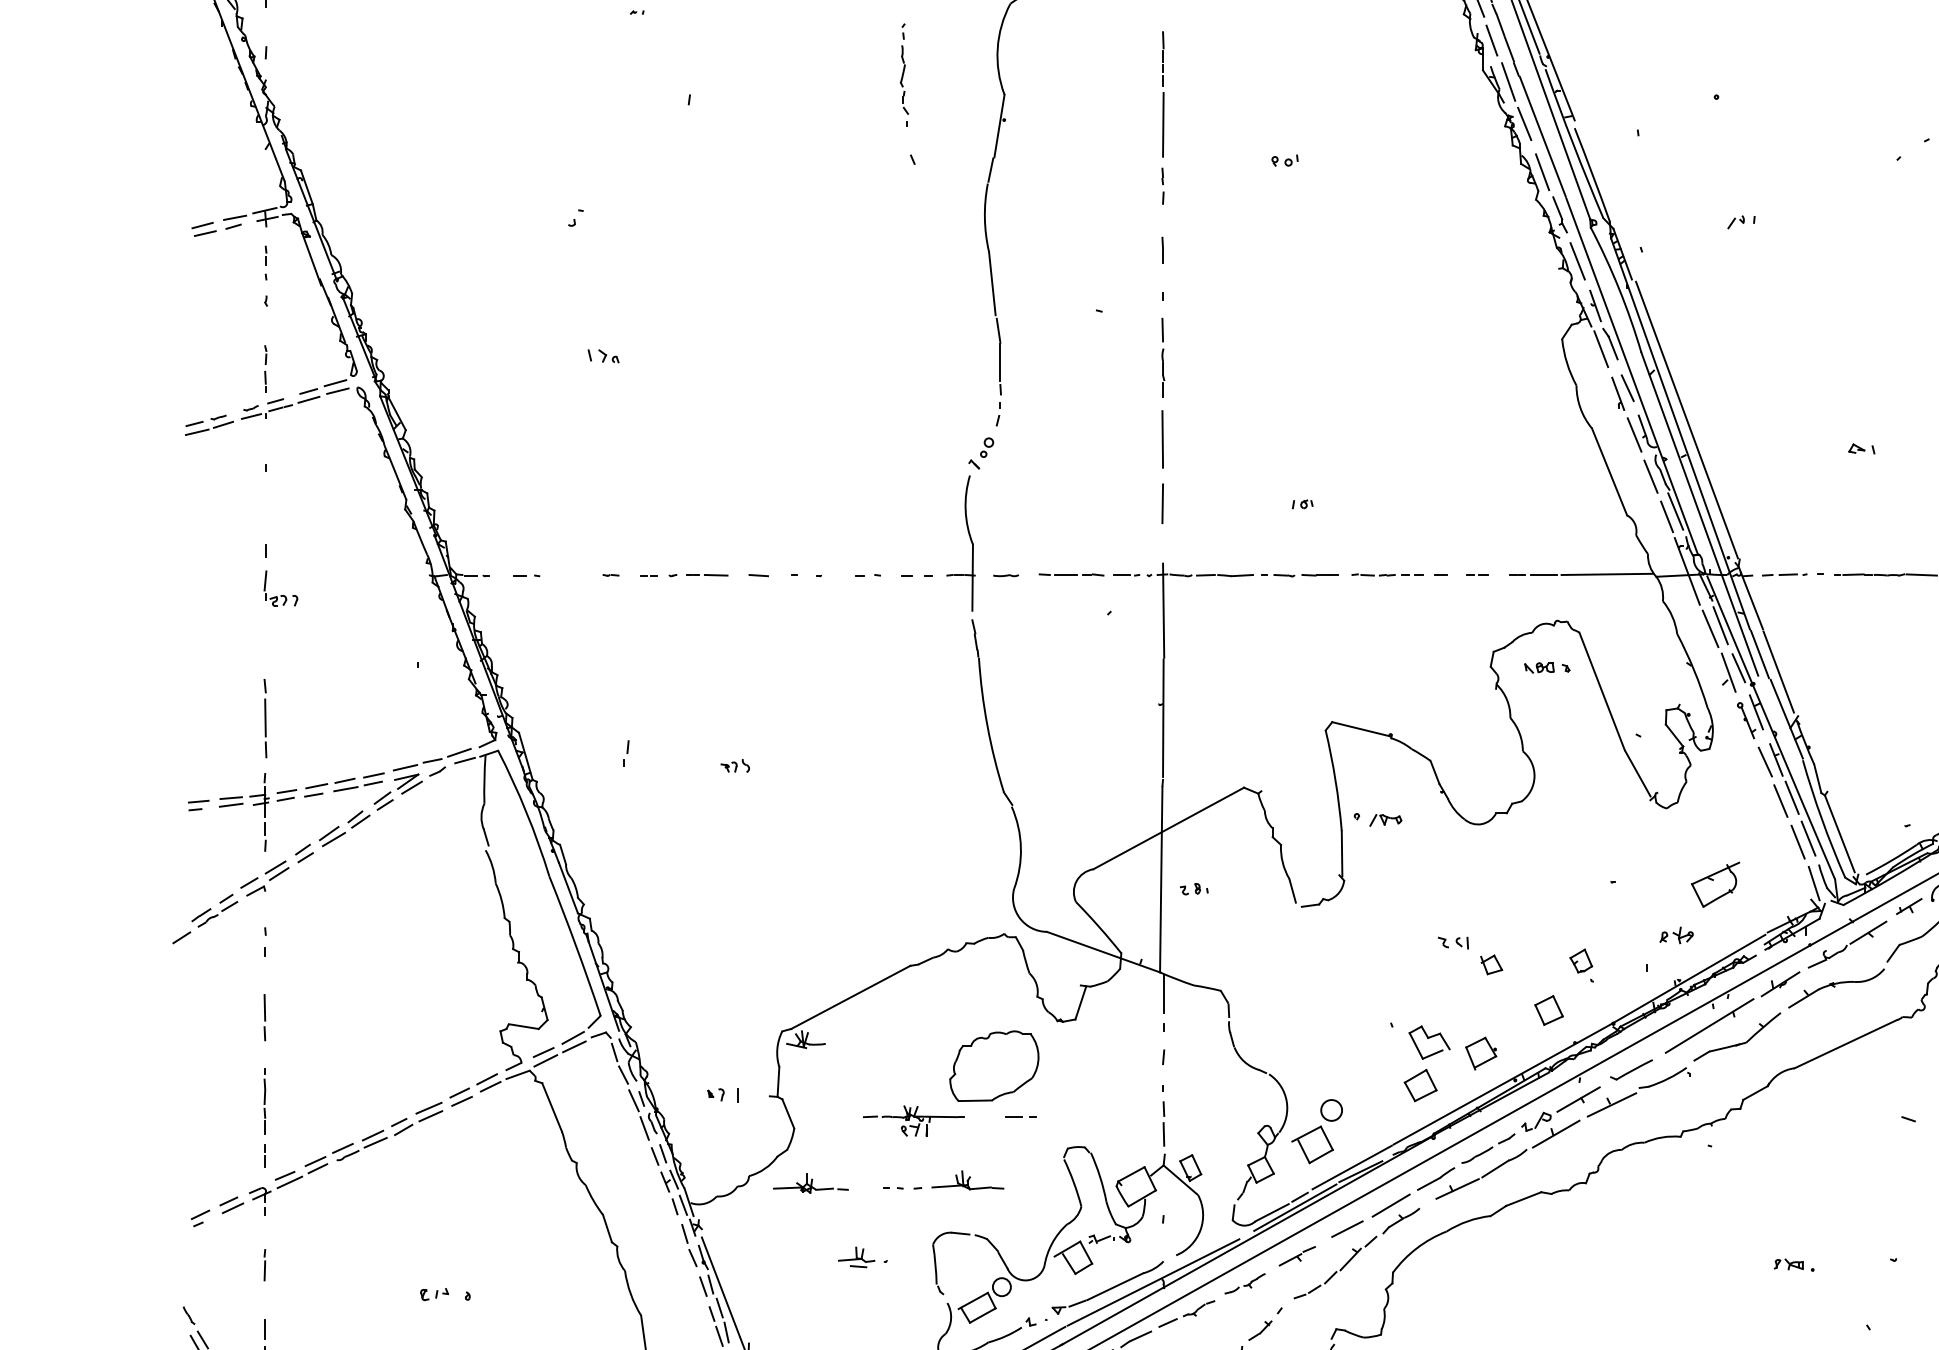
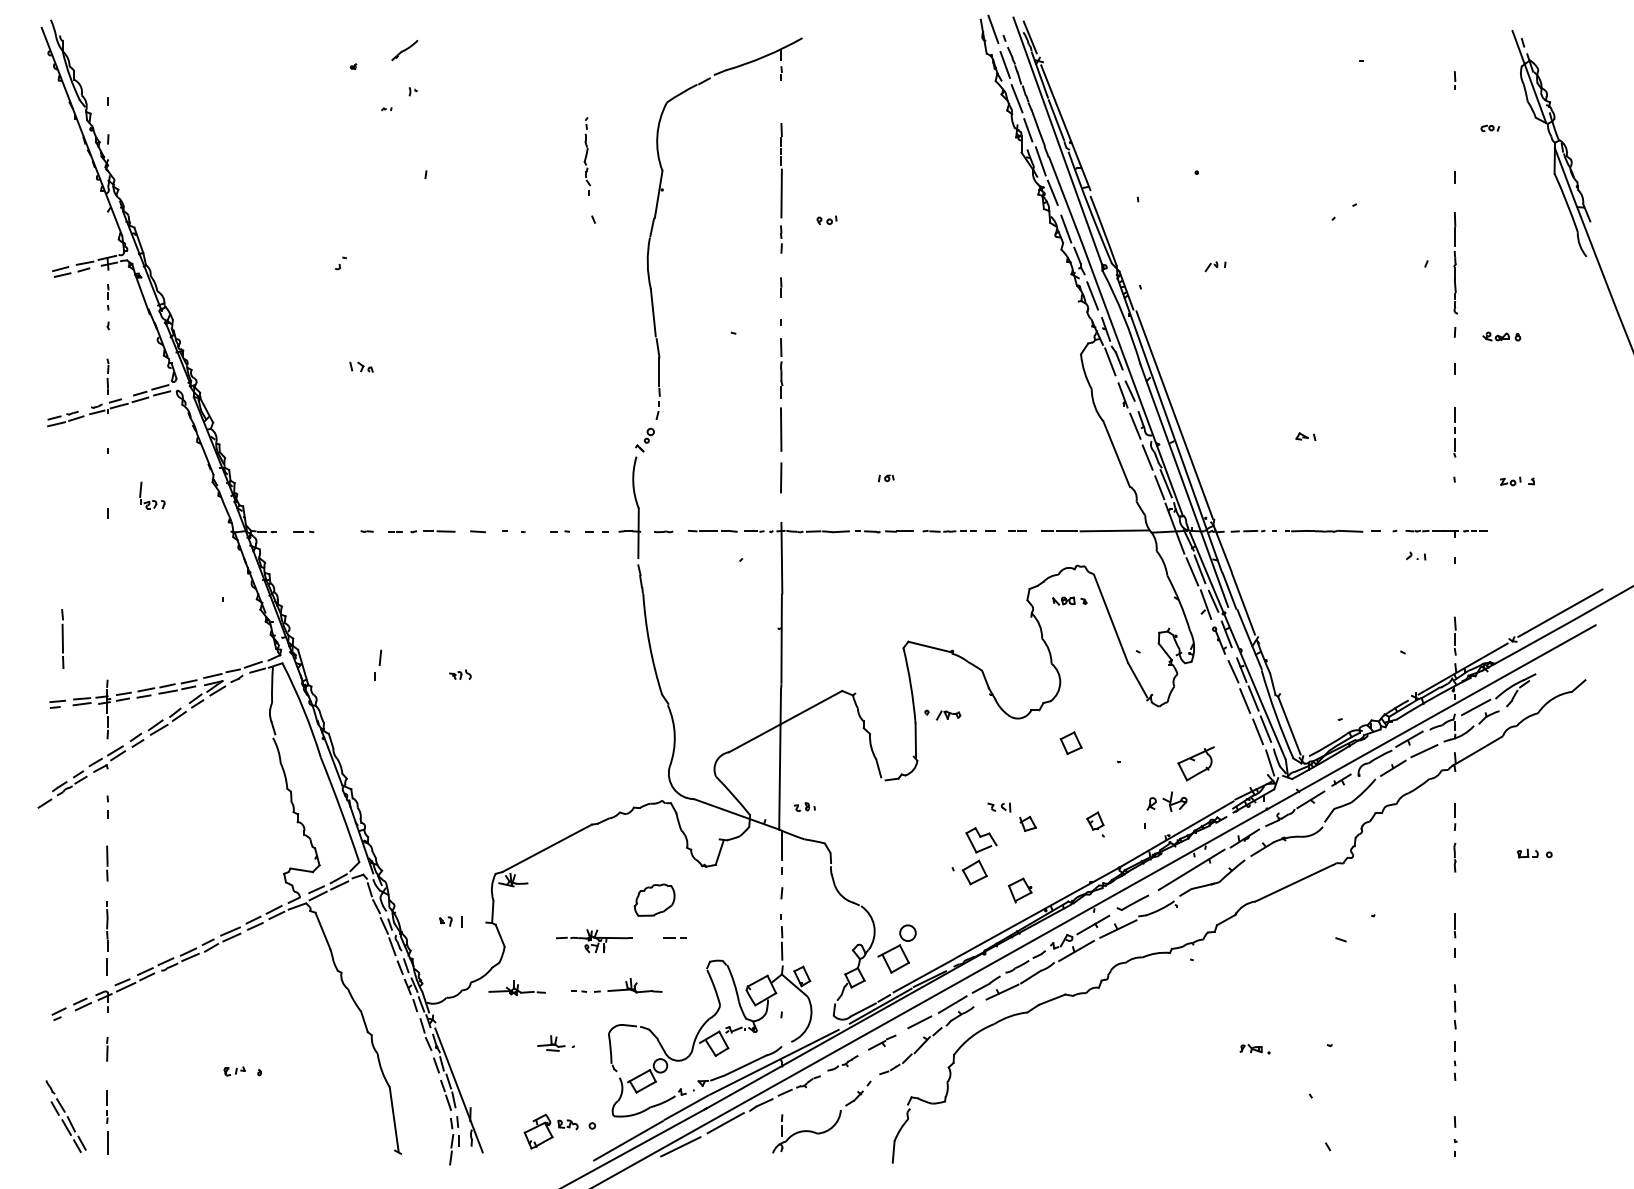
part: (1284, 160) -> (826, 220), moved
part: (281, 588) -> (152, 495), moved
line: (265, 719) -> (62, 639), moved
part: (626, 752) -> (378, 664), size x1.6
part: (1193, 888) -> (804, 806), moved
part: (1676, 934) -> (1166, 801), size x1.6
part: (1548, 1009) -> (1070, 742), moved
part: (1426, 1064) -> (979, 856), moved
part: (993, 1066) -> (654, 900), size x0.6

